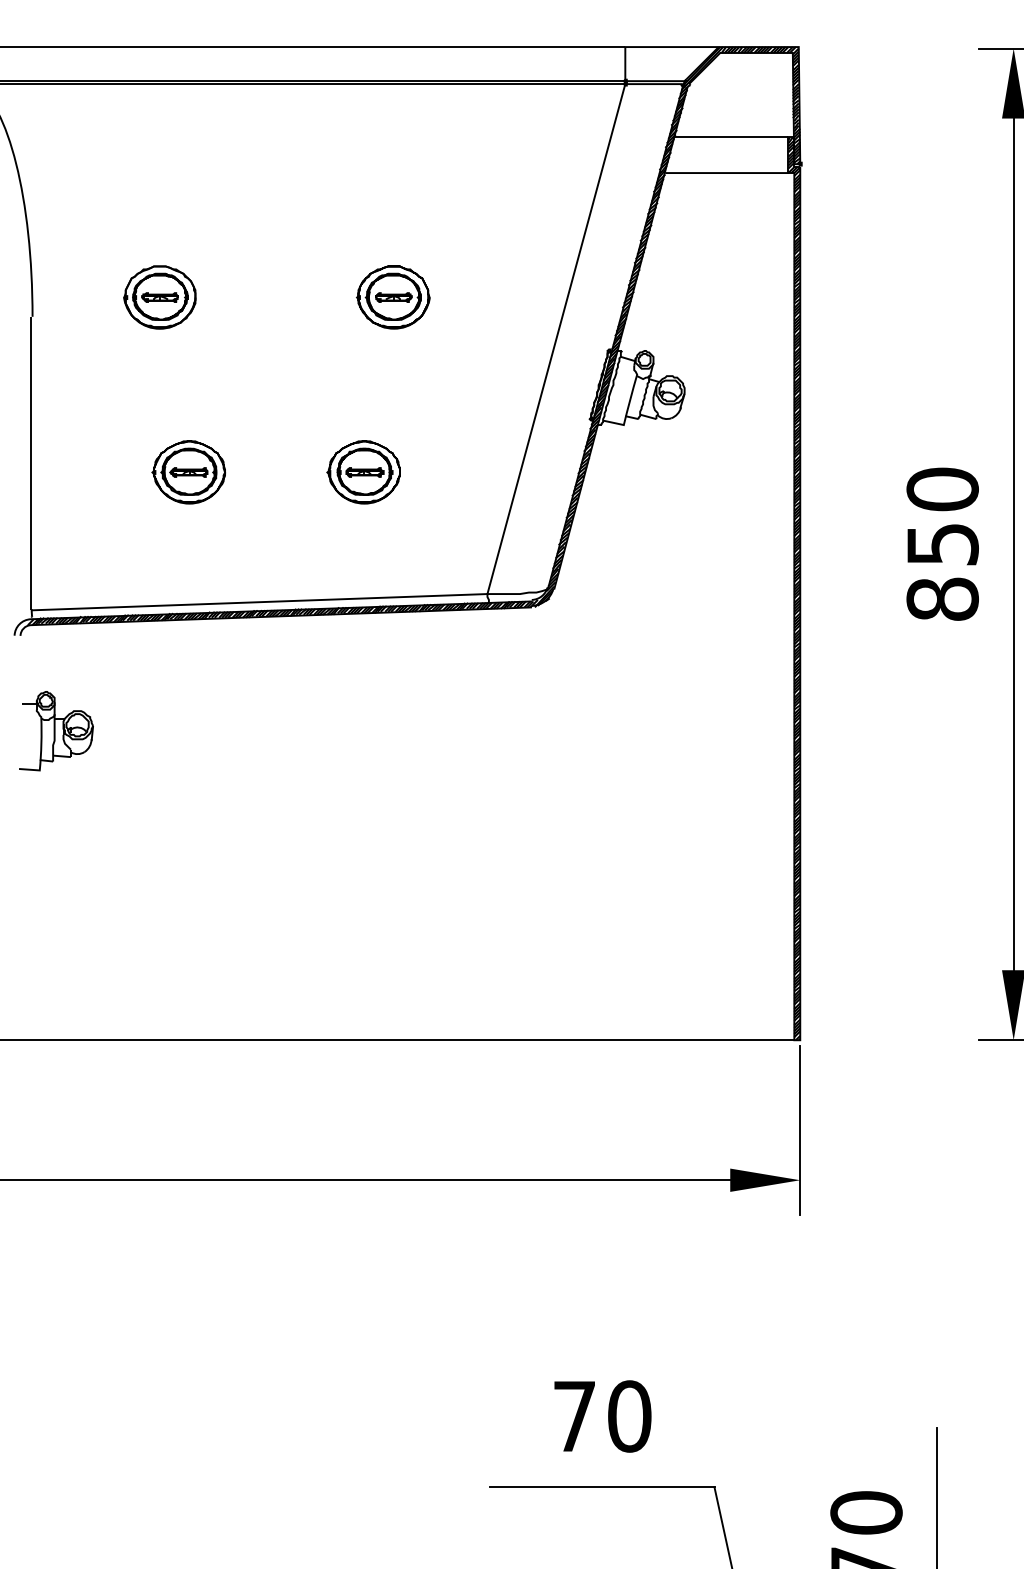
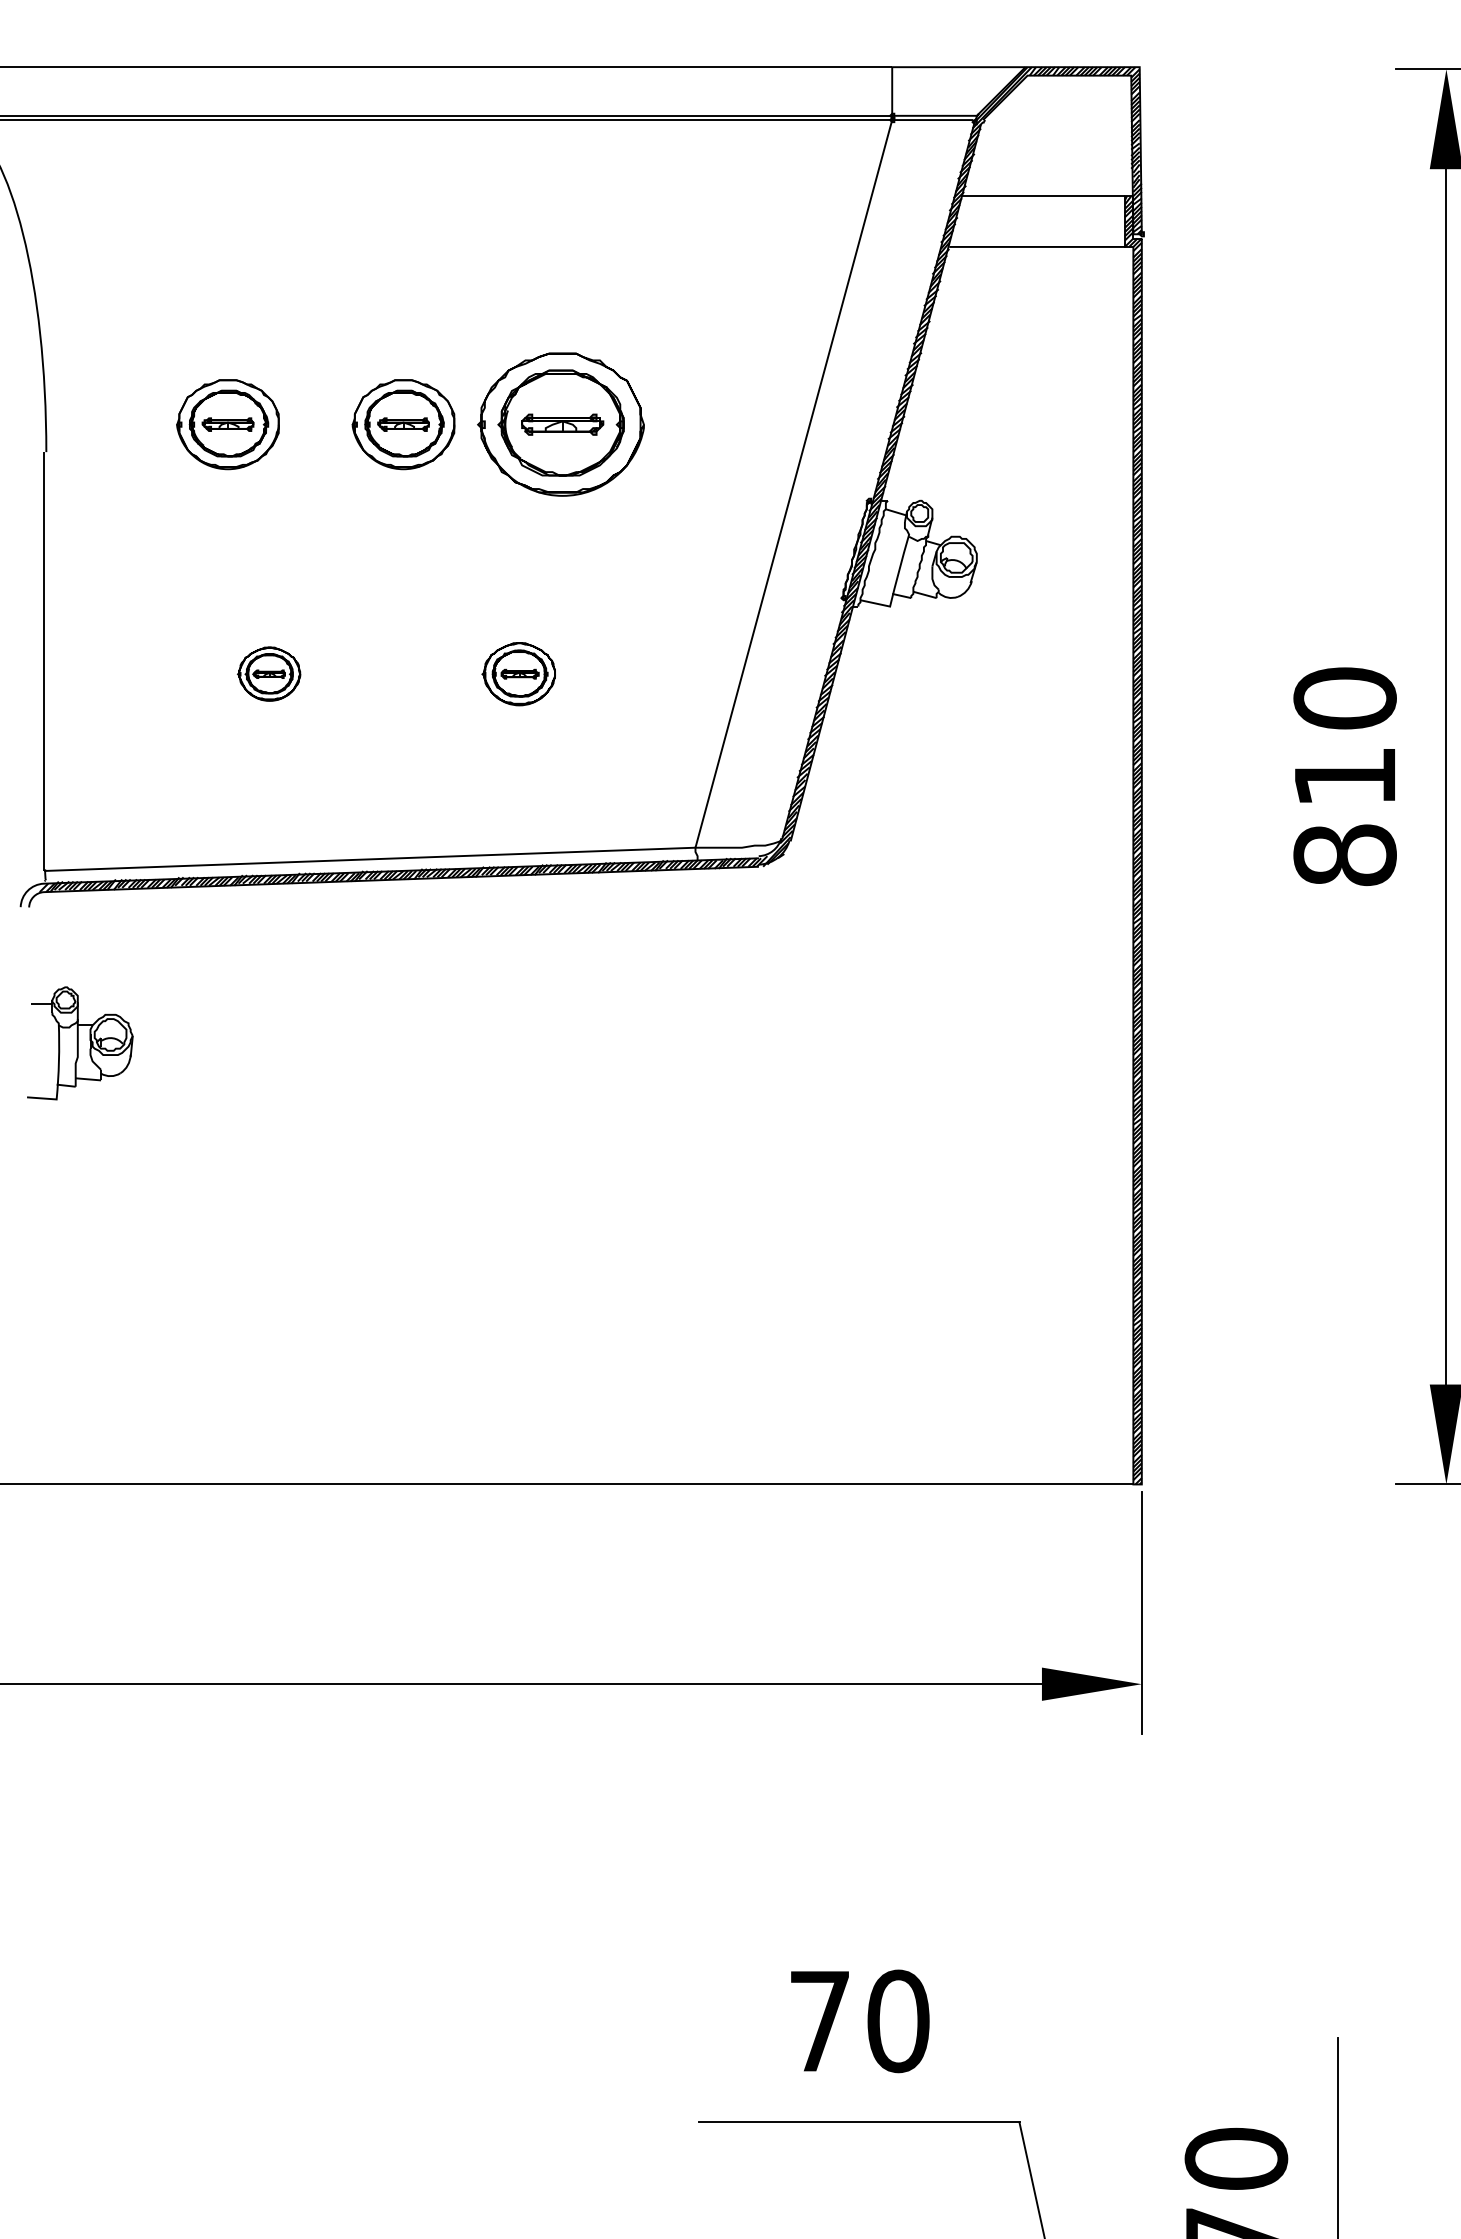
part: (282, 297) -> (403, 424), added
part: (393, 297) -> (561, 424), size x1.6
part: (188, 472) -> (268, 674), size x0.6
part: (363, 472) -> (518, 674), size x0.7
text: (942, 544) -> (1344, 777), 850 -> 810

